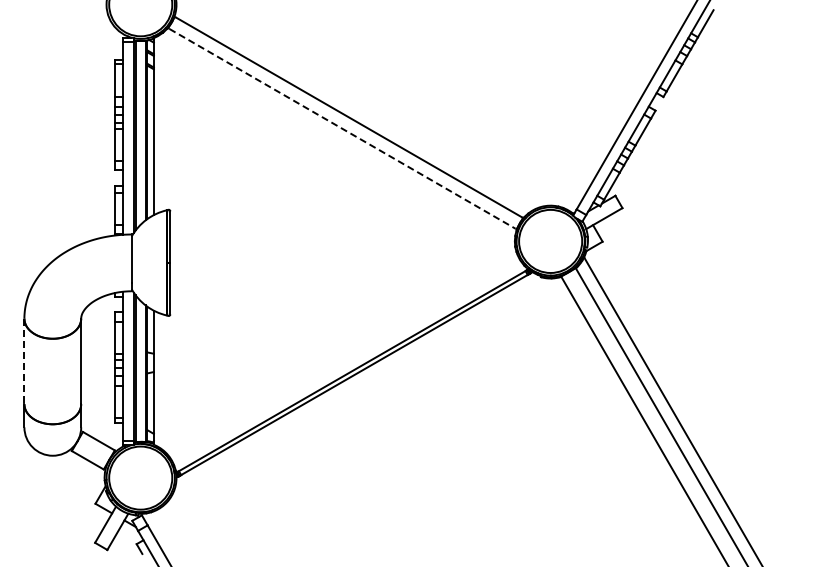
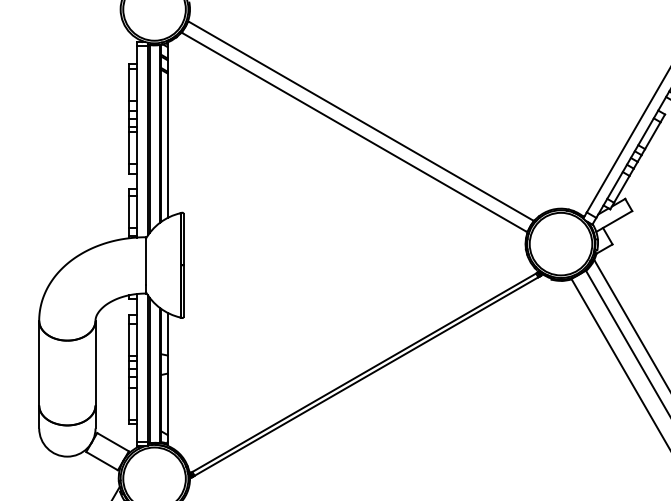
line: (342, 128) -> (354, 132), dashed -> solid
line: (24, 361) -> (39, 363), dashed -> solid

